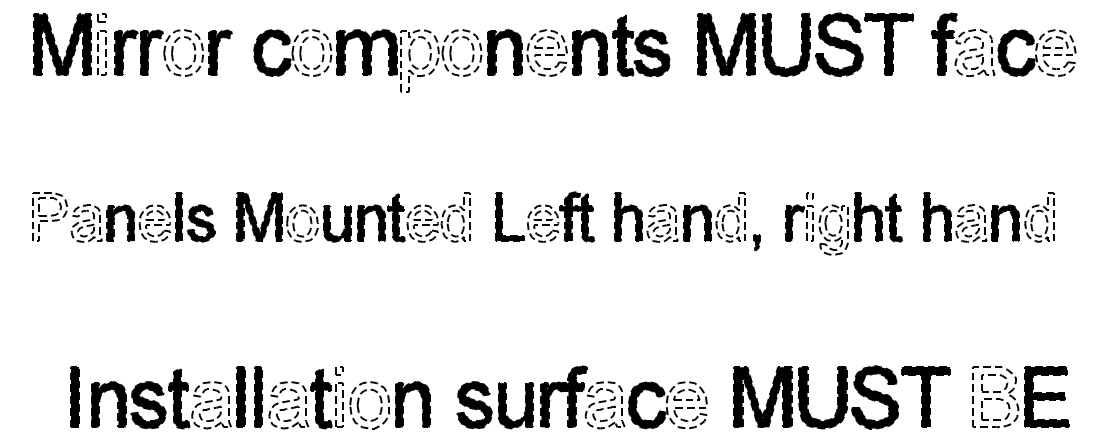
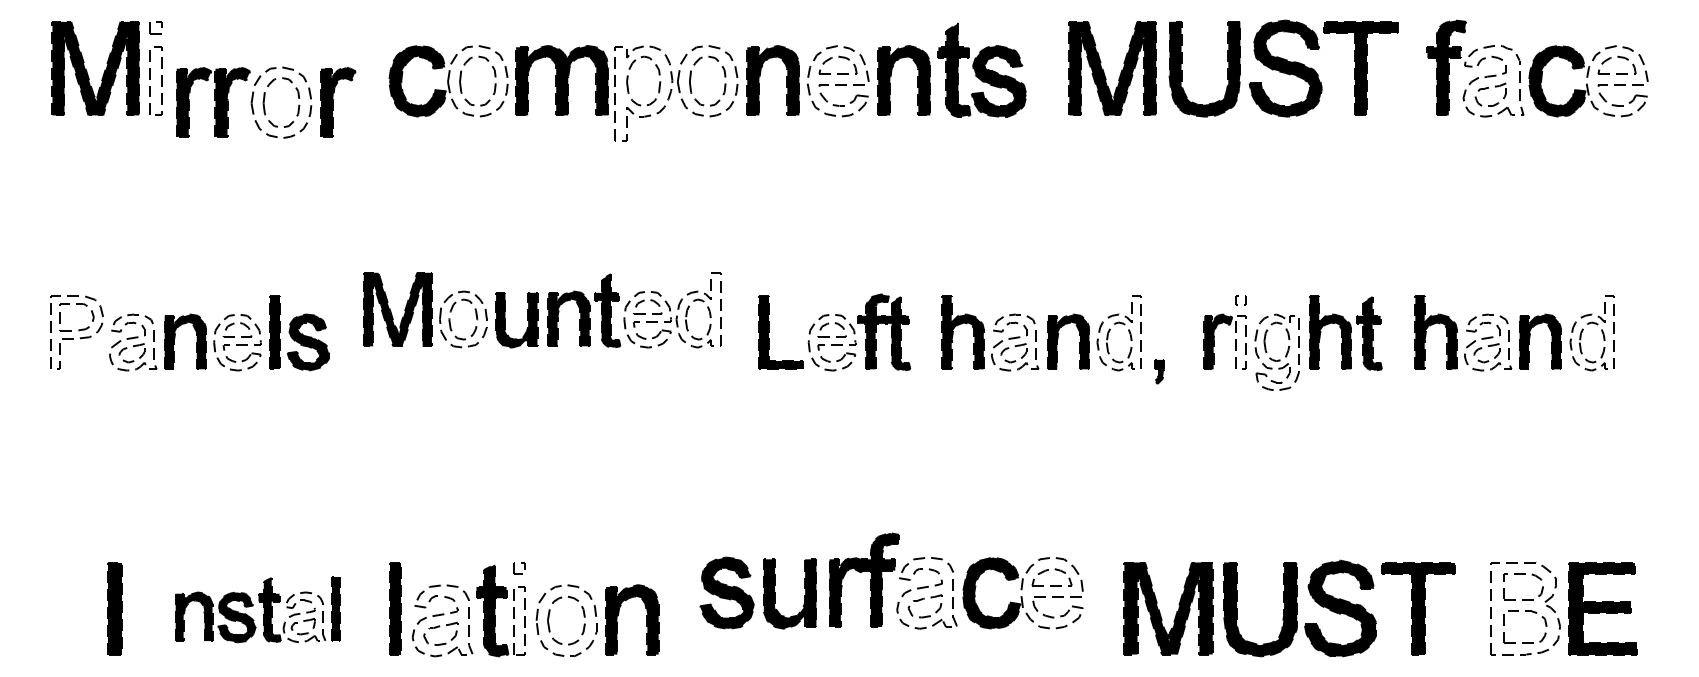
part: (173, 52) -> (265, 101), moved
part: (353, 217) -> (541, 310), moved
part: (168, 397) -> (258, 608), size x0.7
part: (581, 397) -> (890, 581), moved

